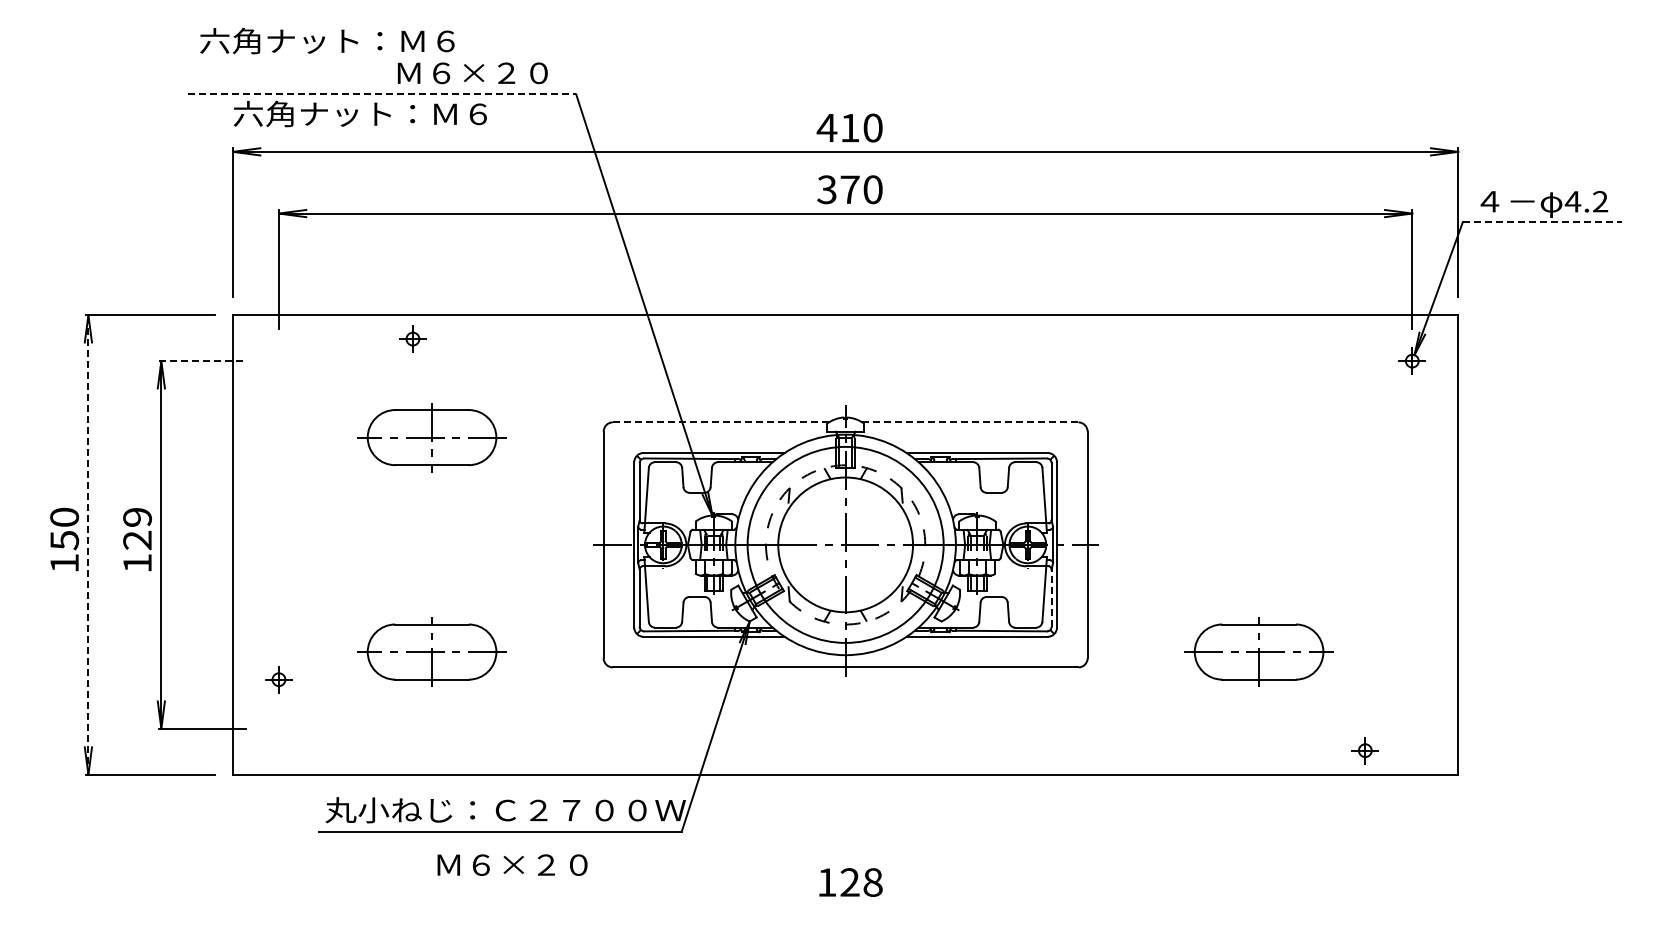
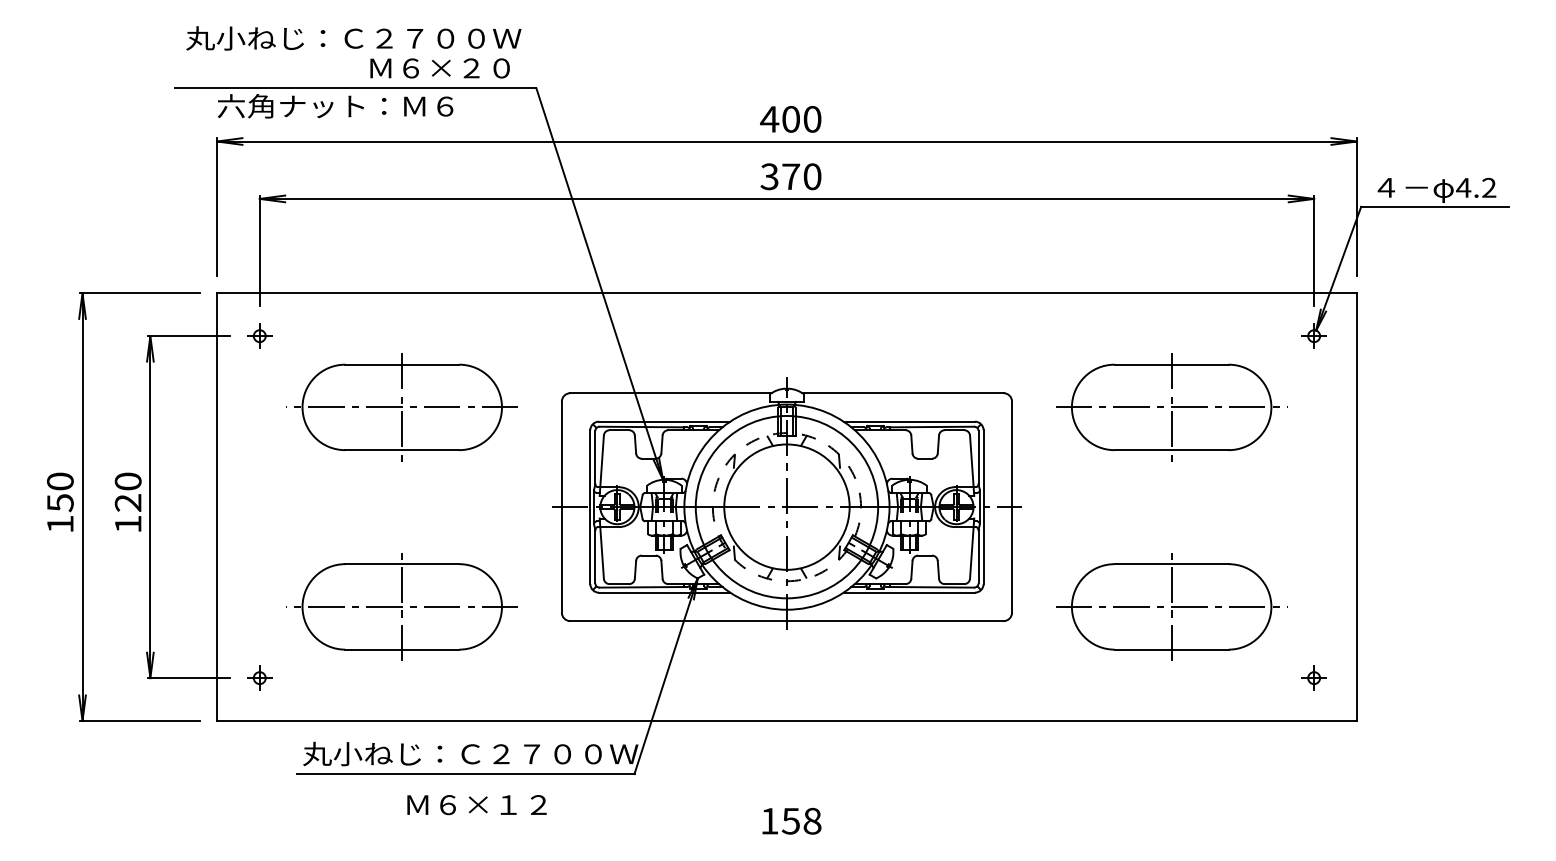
text: (379, 40) -> (353, 37), 六角ナット：Ｍ６ -> 丸小ねじ：Ｃ２７００Ｗ
line: (382, 94) -> (356, 88), dashed -> solid
text: (849, 127) -> (790, 118), 410 -> 400
line: (1542, 222) -> (1435, 207), dashed -> solid
part: (412, 338) -> (259, 335), moved
line: (202, 361) -> (188, 336), dashed -> solid
line: (721, 422) -> (671, 393), dashed -> solid
line: (970, 422) -> (903, 393), dashed -> solid
part: (431, 437) -> (401, 407), size x1.67
part: (1258, 437) -> (1171, 407), added
text: (137, 516) -> (128, 480), 129 -> 120
line: (88, 544) -> (82, 506), dashed -> solid
line: (1051, 598) -> (978, 557), dashed -> solid
part: (431, 651) -> (401, 606), size x1.67
part: (1258, 651) -> (1171, 606), size x1.67
part: (278, 679) -> (259, 677), moved
part: (1364, 750) -> (1313, 677), moved
text: (562, 864) -> (523, 804), Ｍ６×２０ -> Ｍ６×１２
text: (849, 882) -> (790, 821), 128 -> 158

